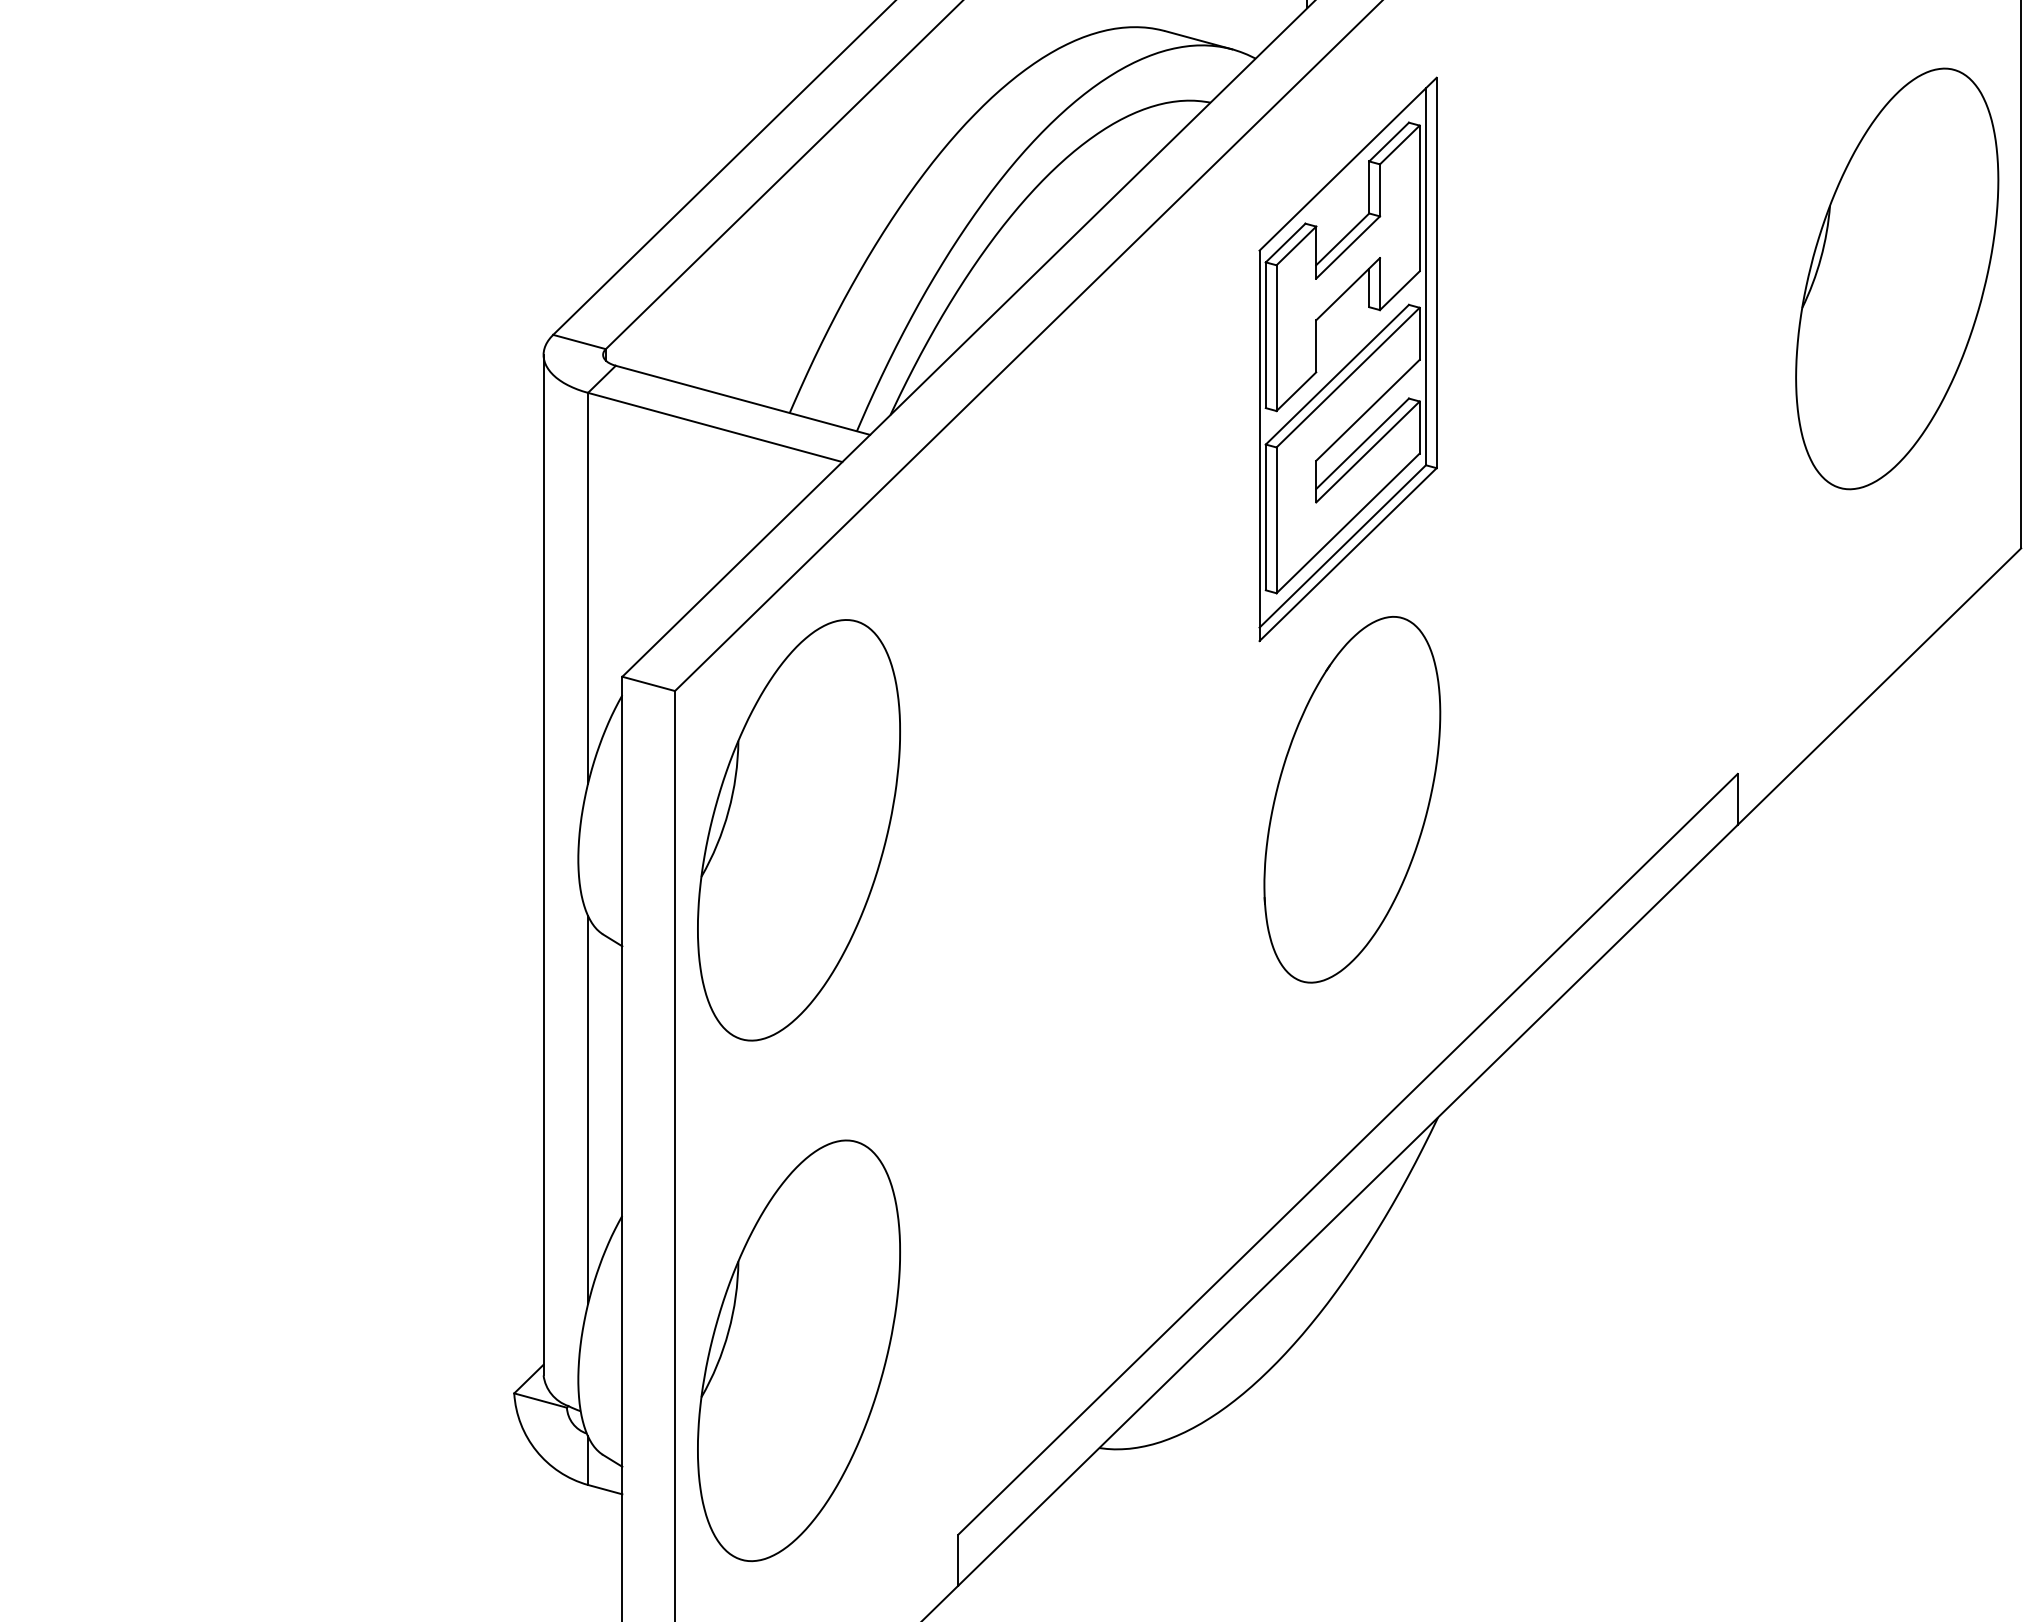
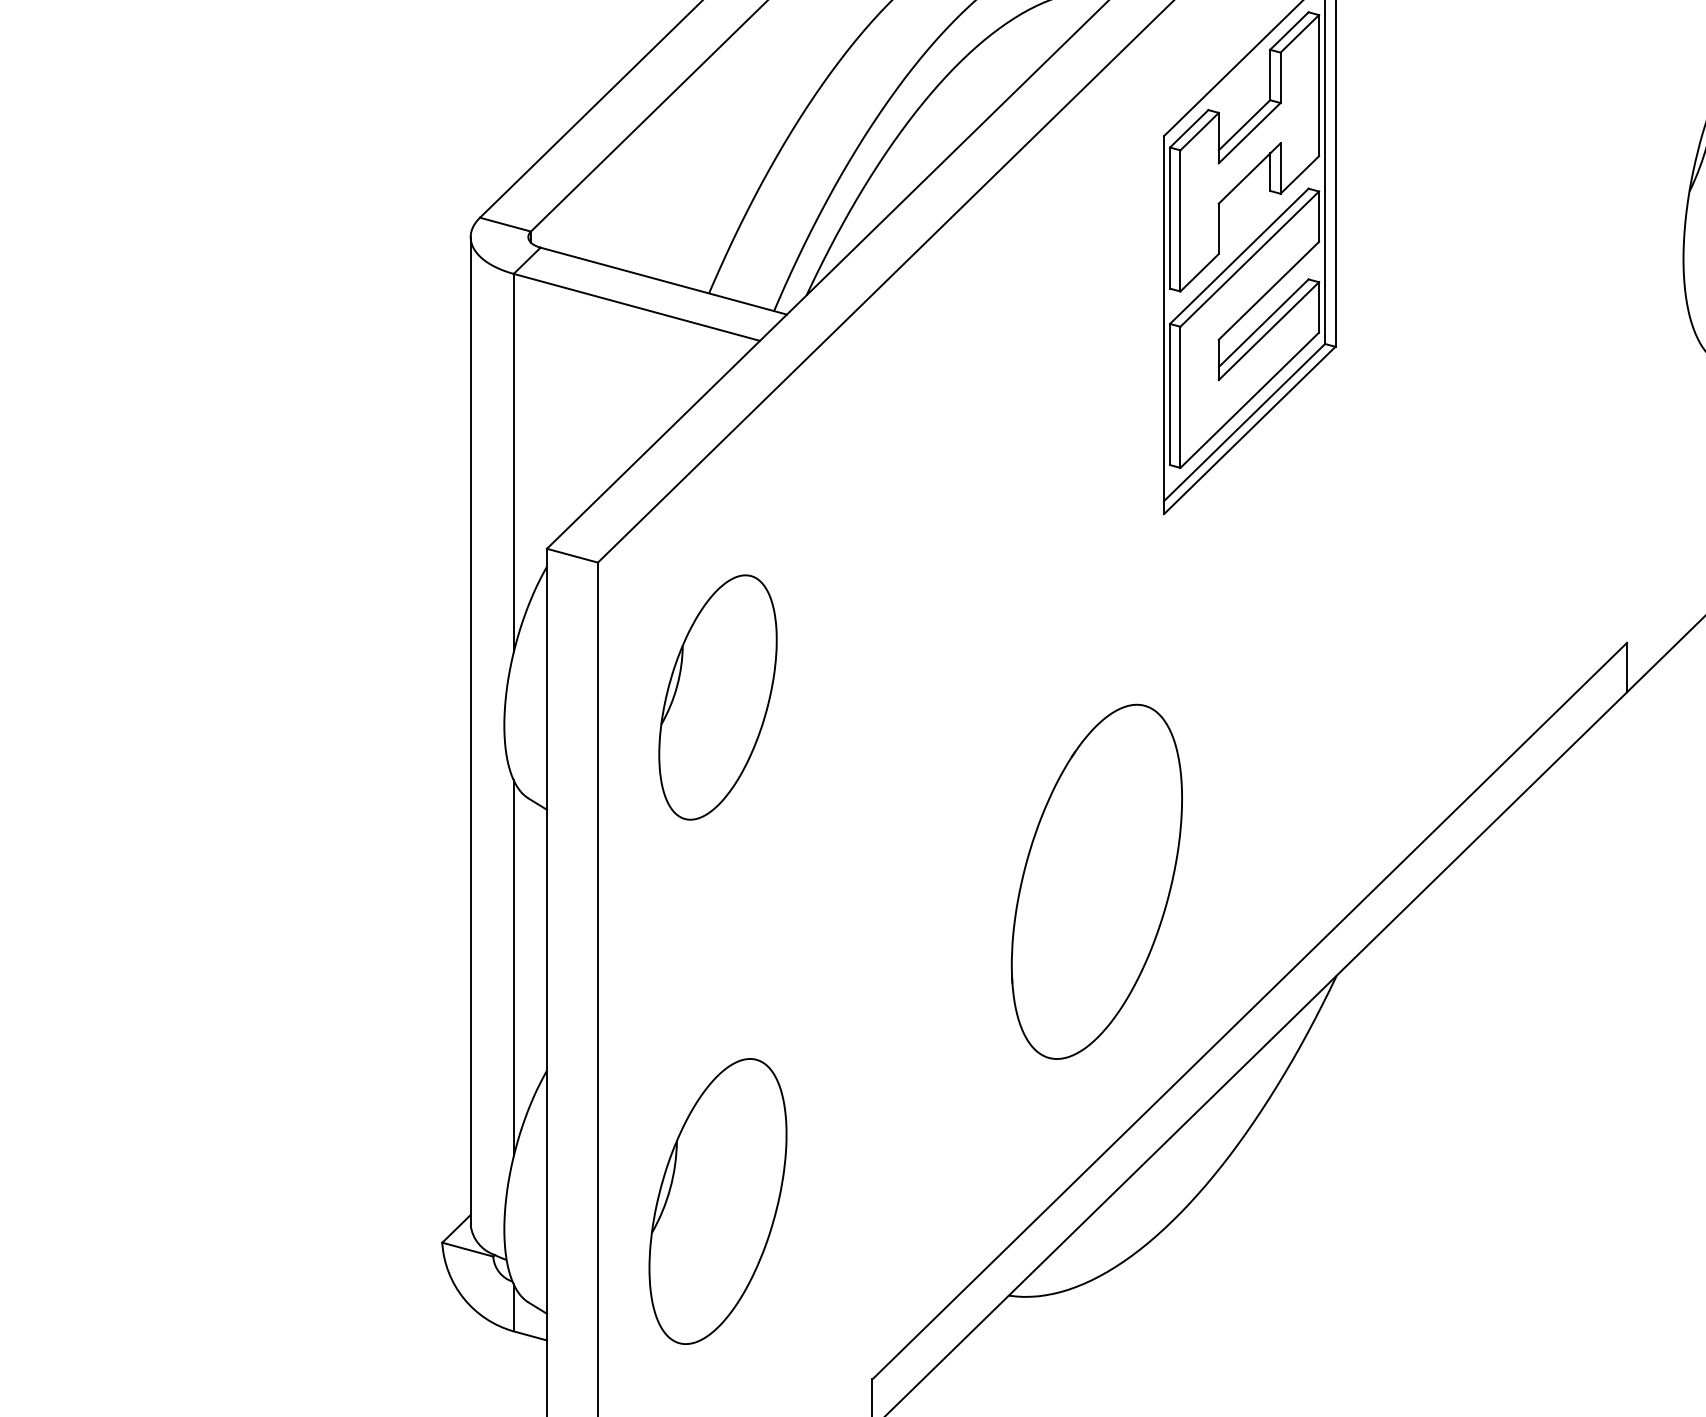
part: (1352, 799) -> (1097, 881), moved
part: (798, 830) -> (717, 697), size x0.6
part: (798, 1350) -> (717, 1201), size x0.7

